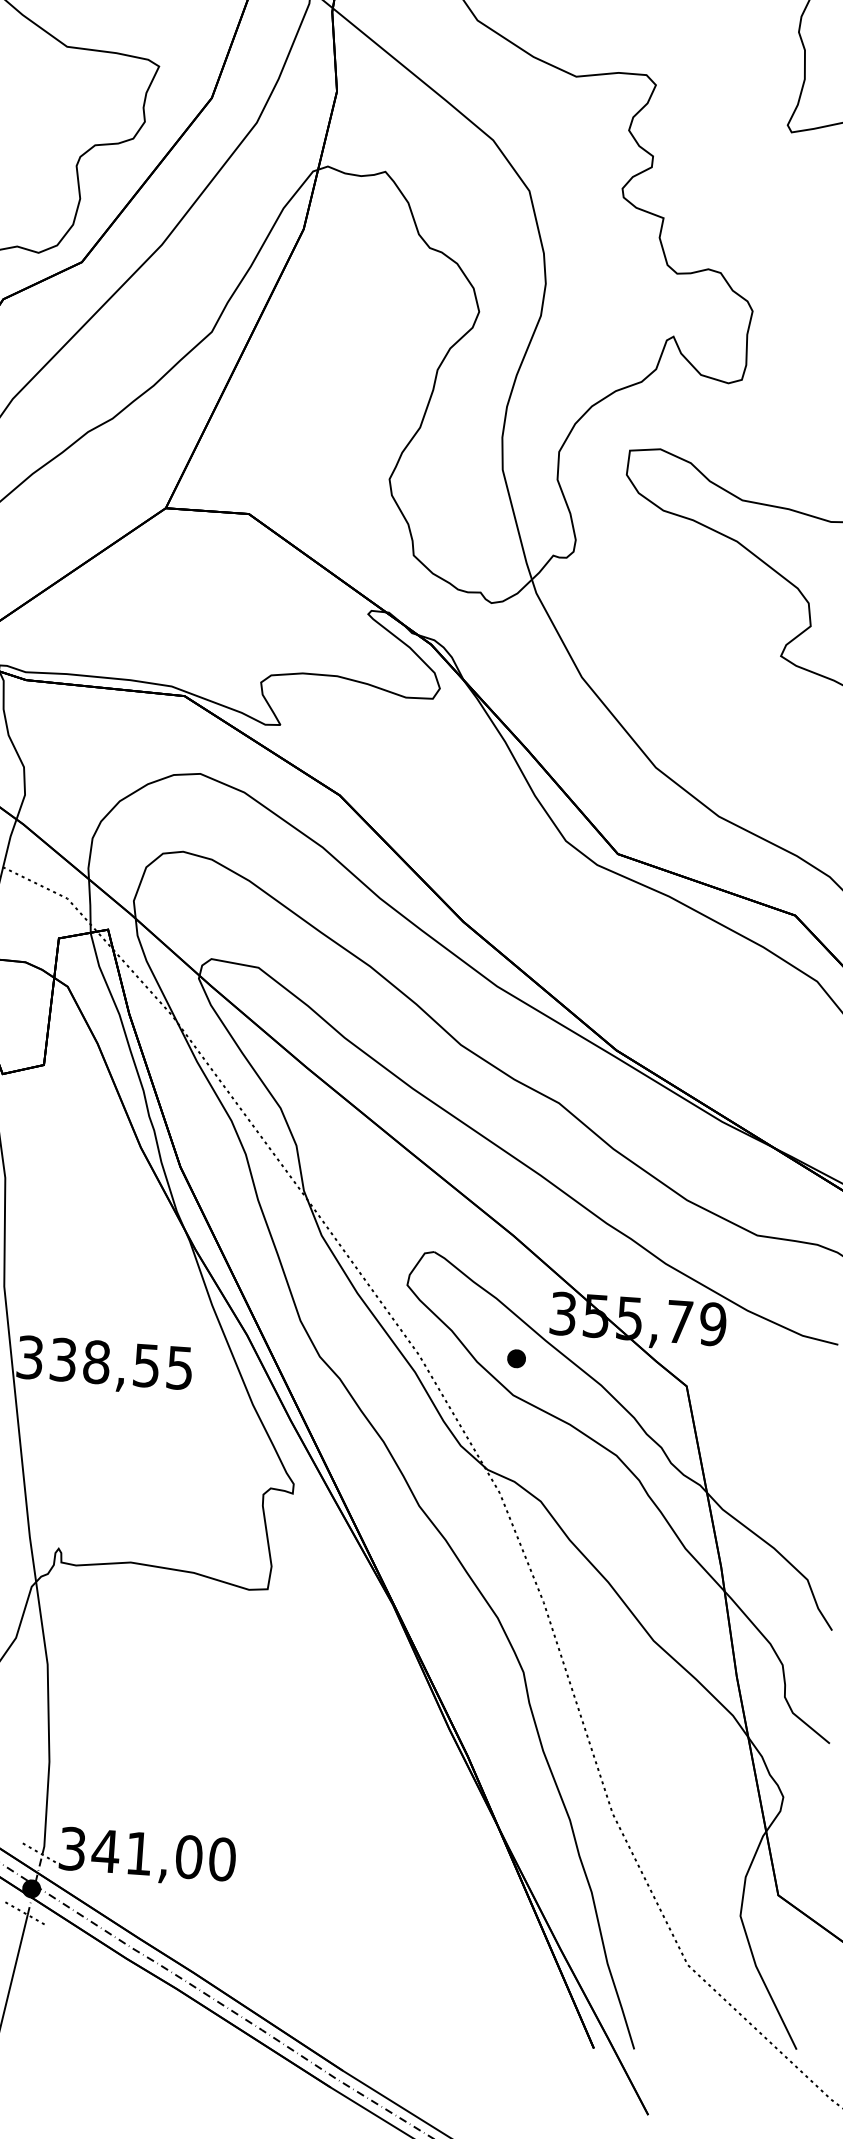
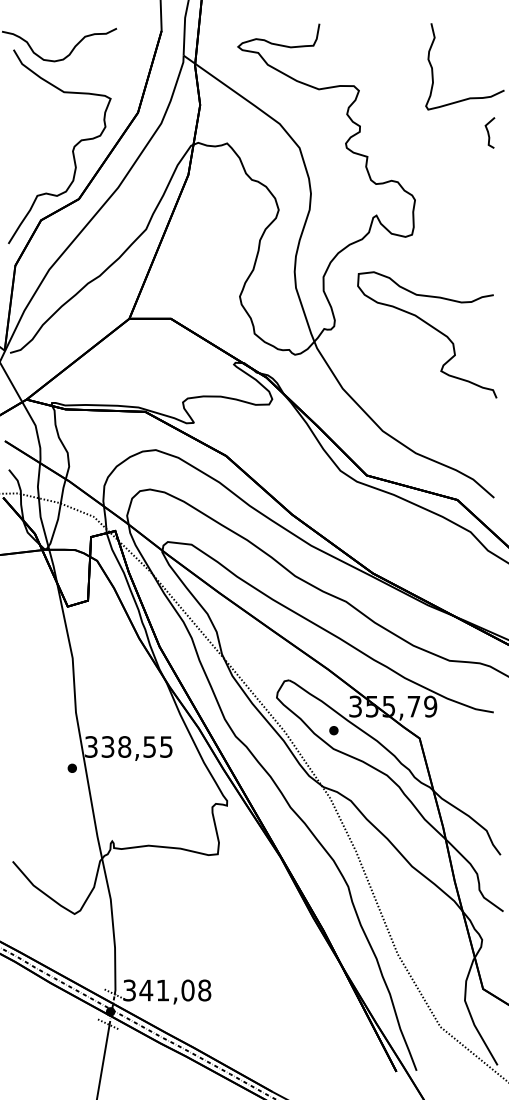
text: (222, 1859) -> (204, 990), 341,00 -> 341,08

